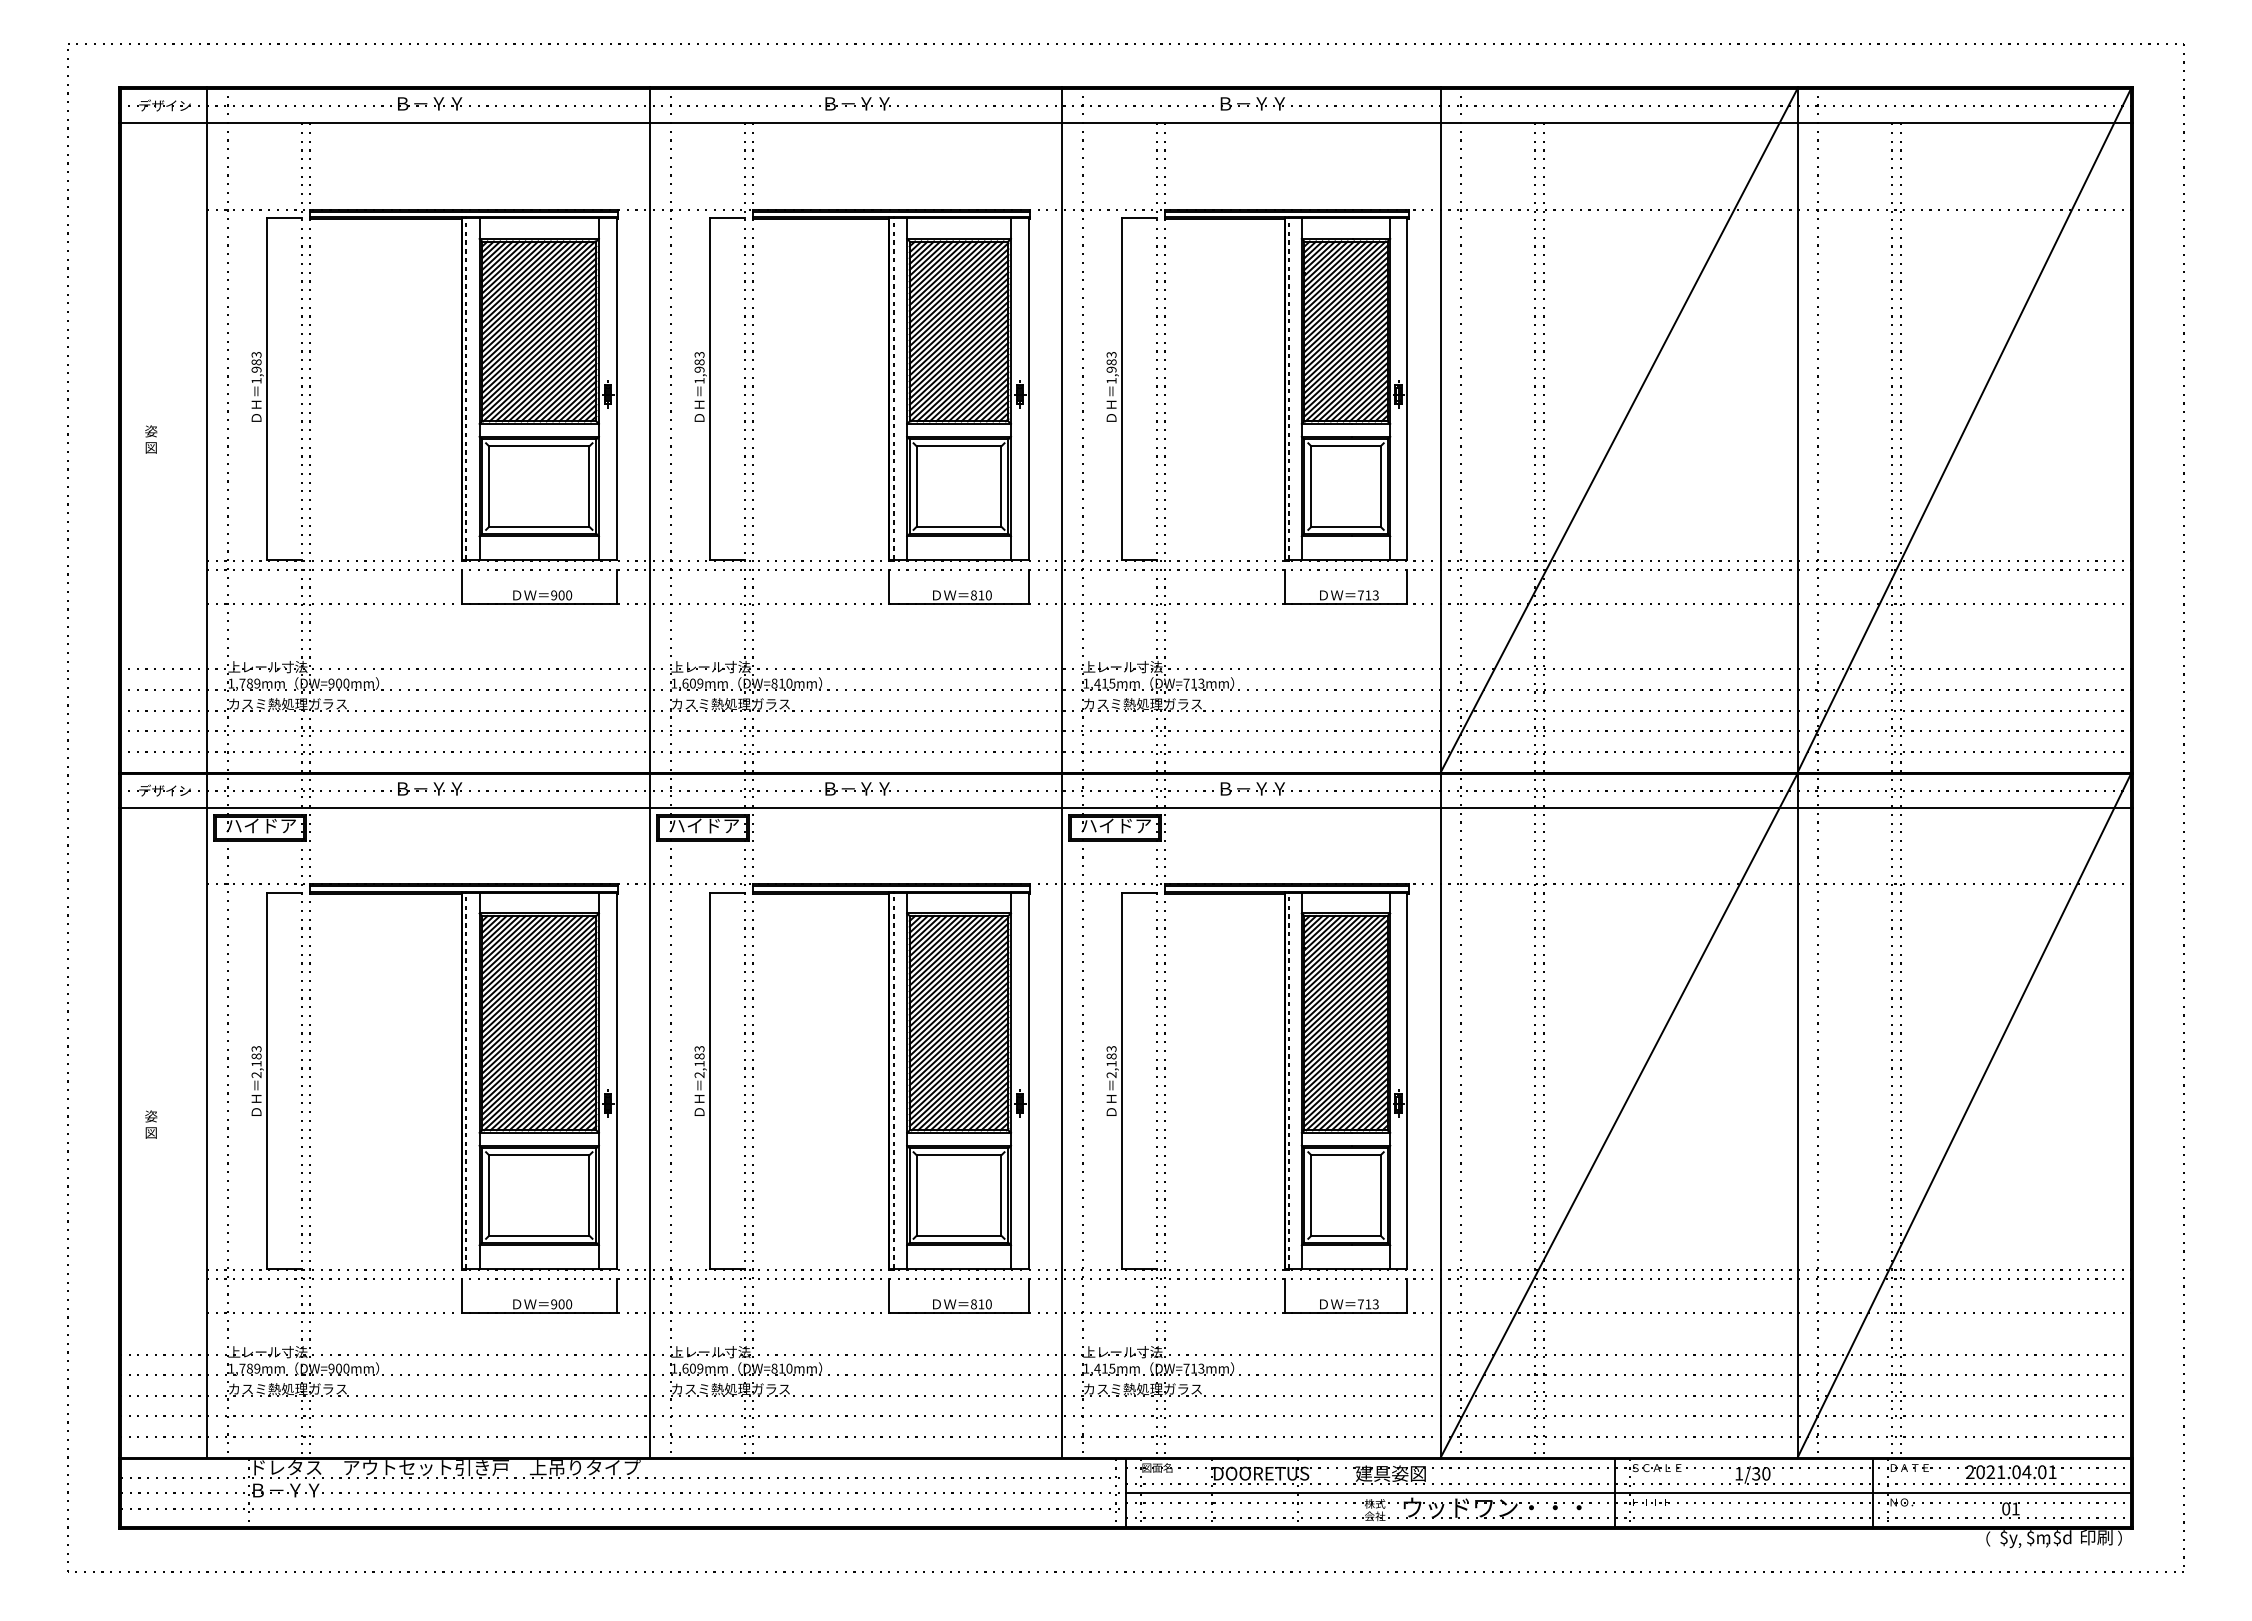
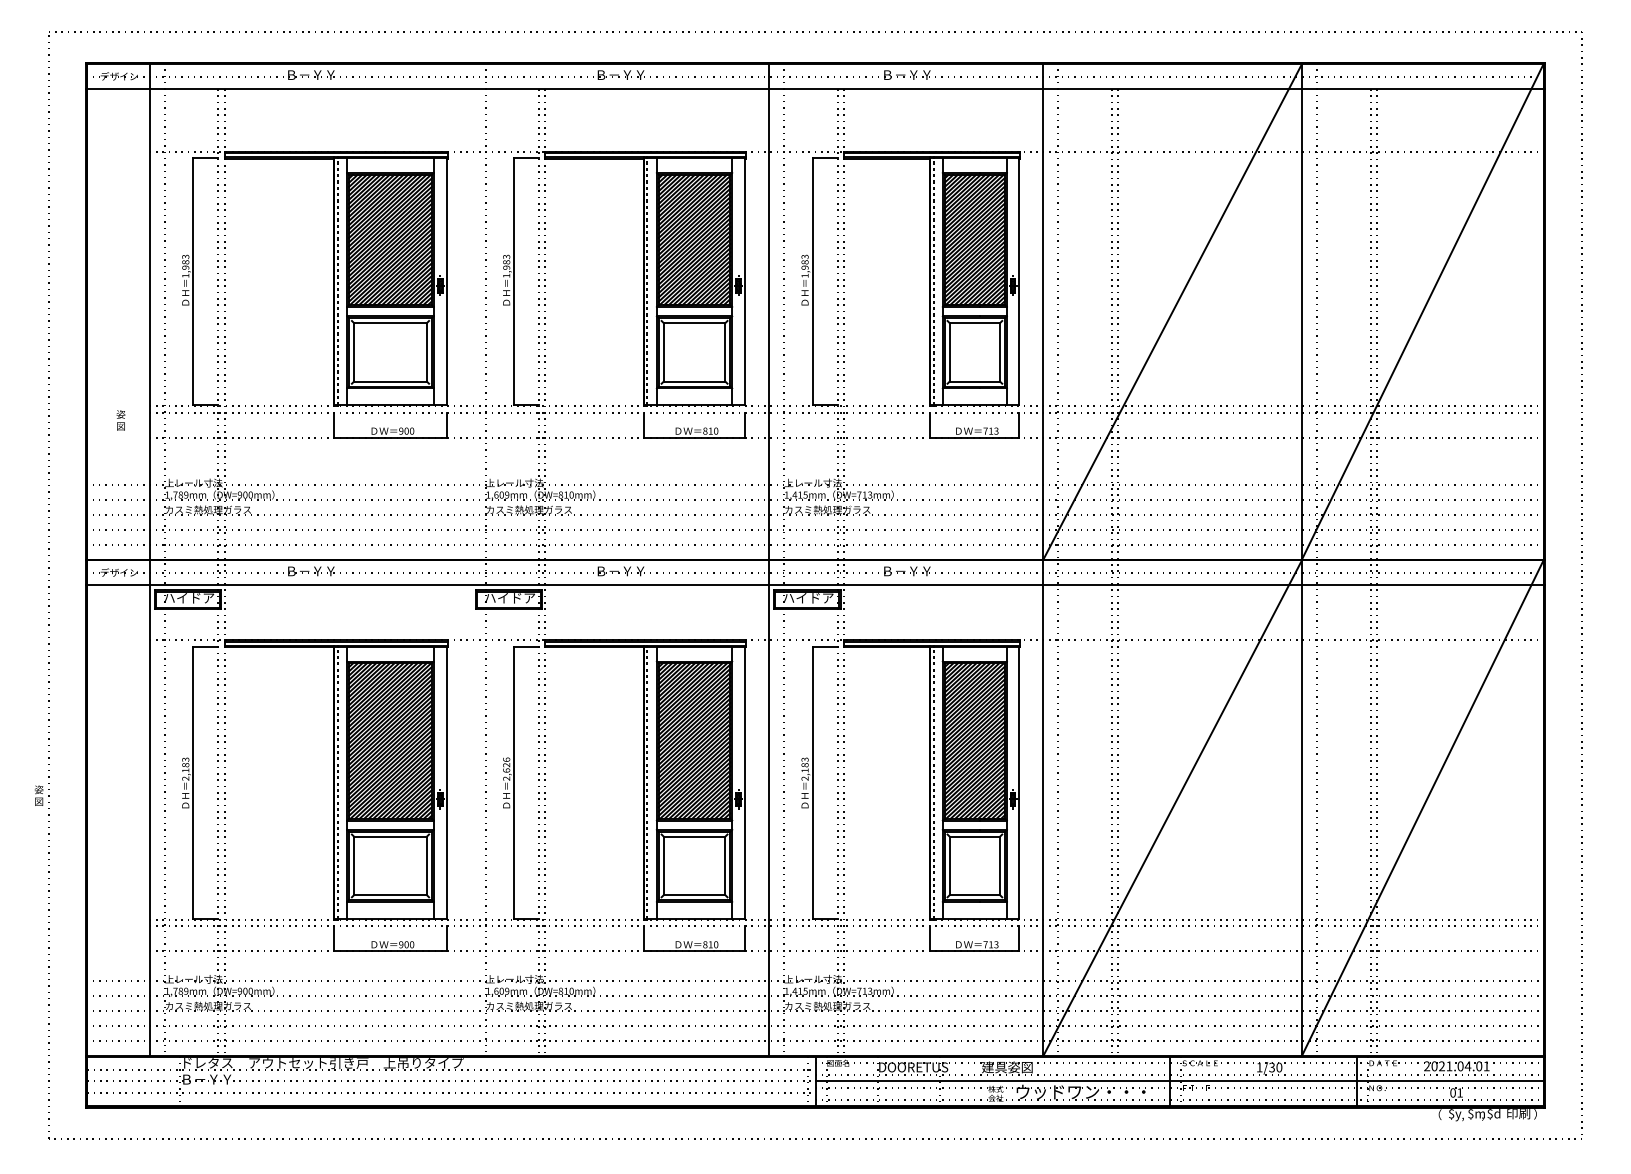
text: (151, 439) -> (121, 420), moved
line: (649, 771) -> (470, 558), removed
text: (699, 1055) -> (506, 764), 2,183 -> 2,626
text: (151, 1124) -> (39, 795), moved

